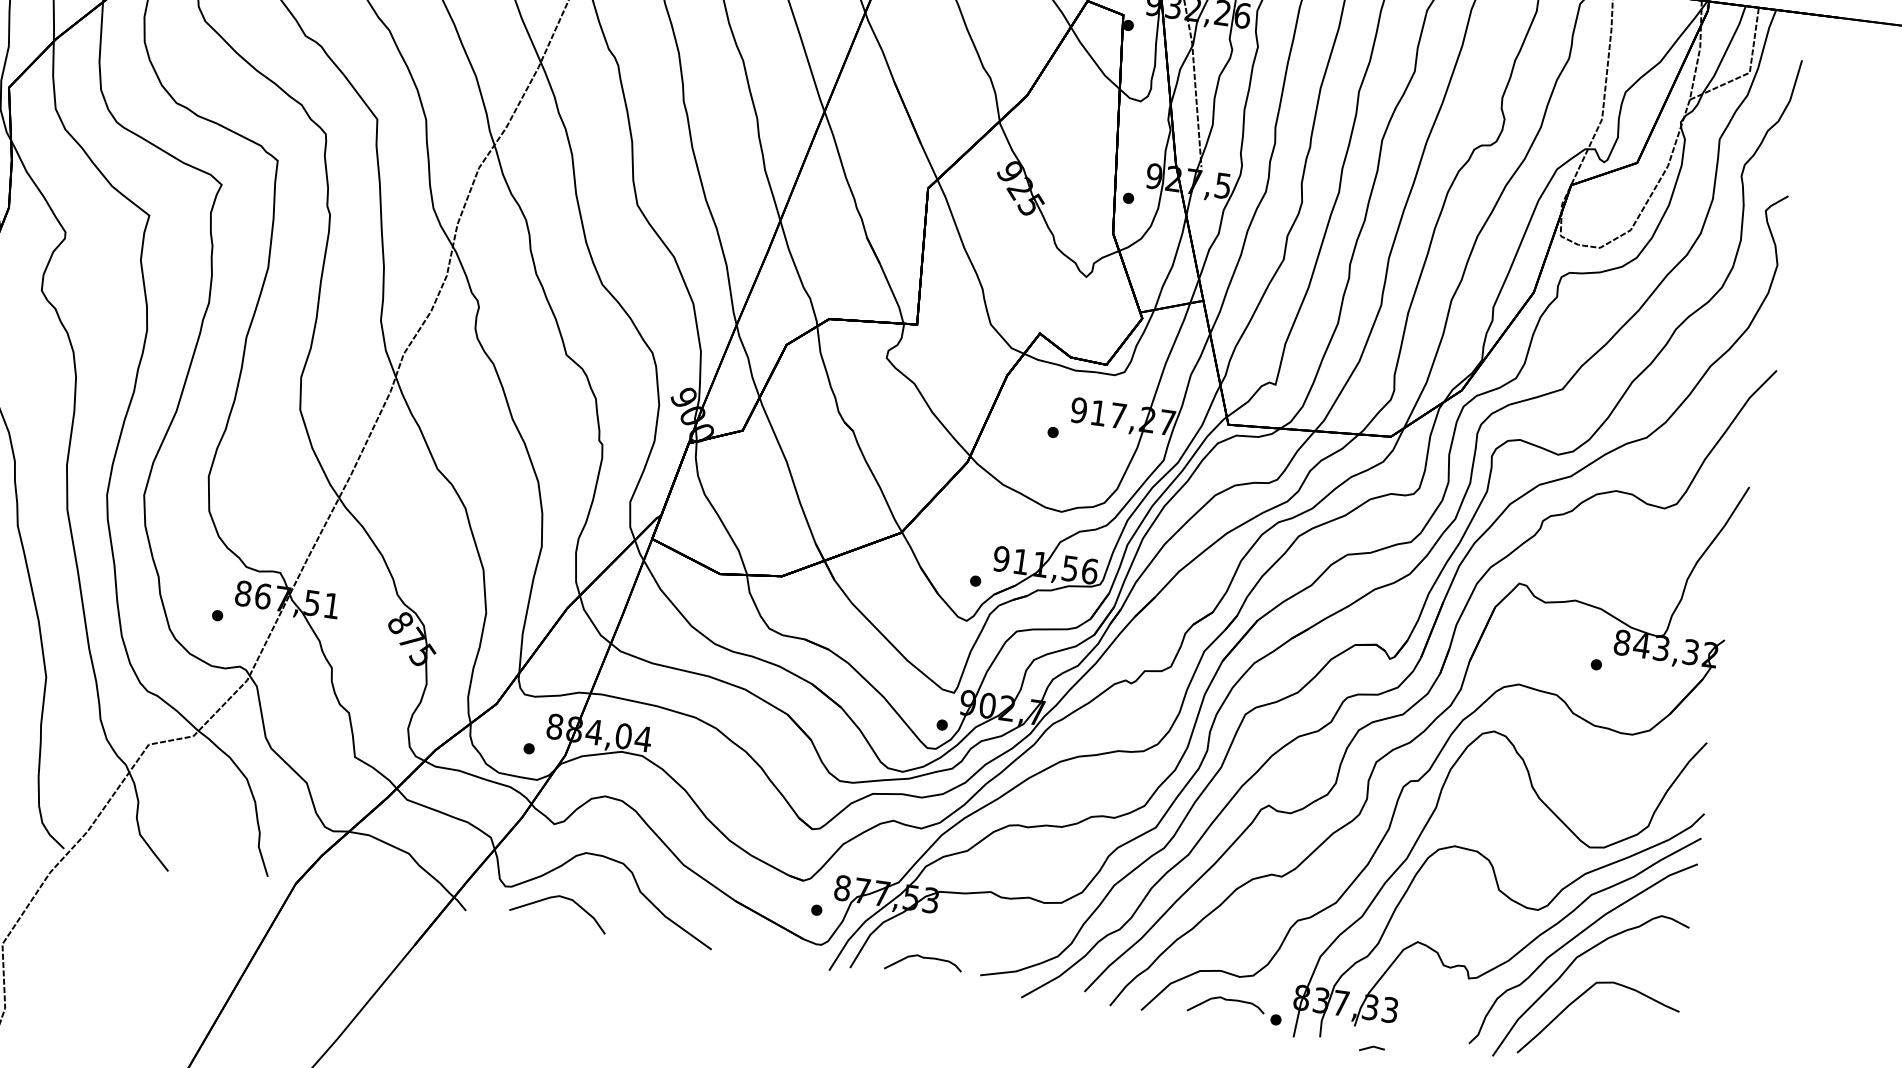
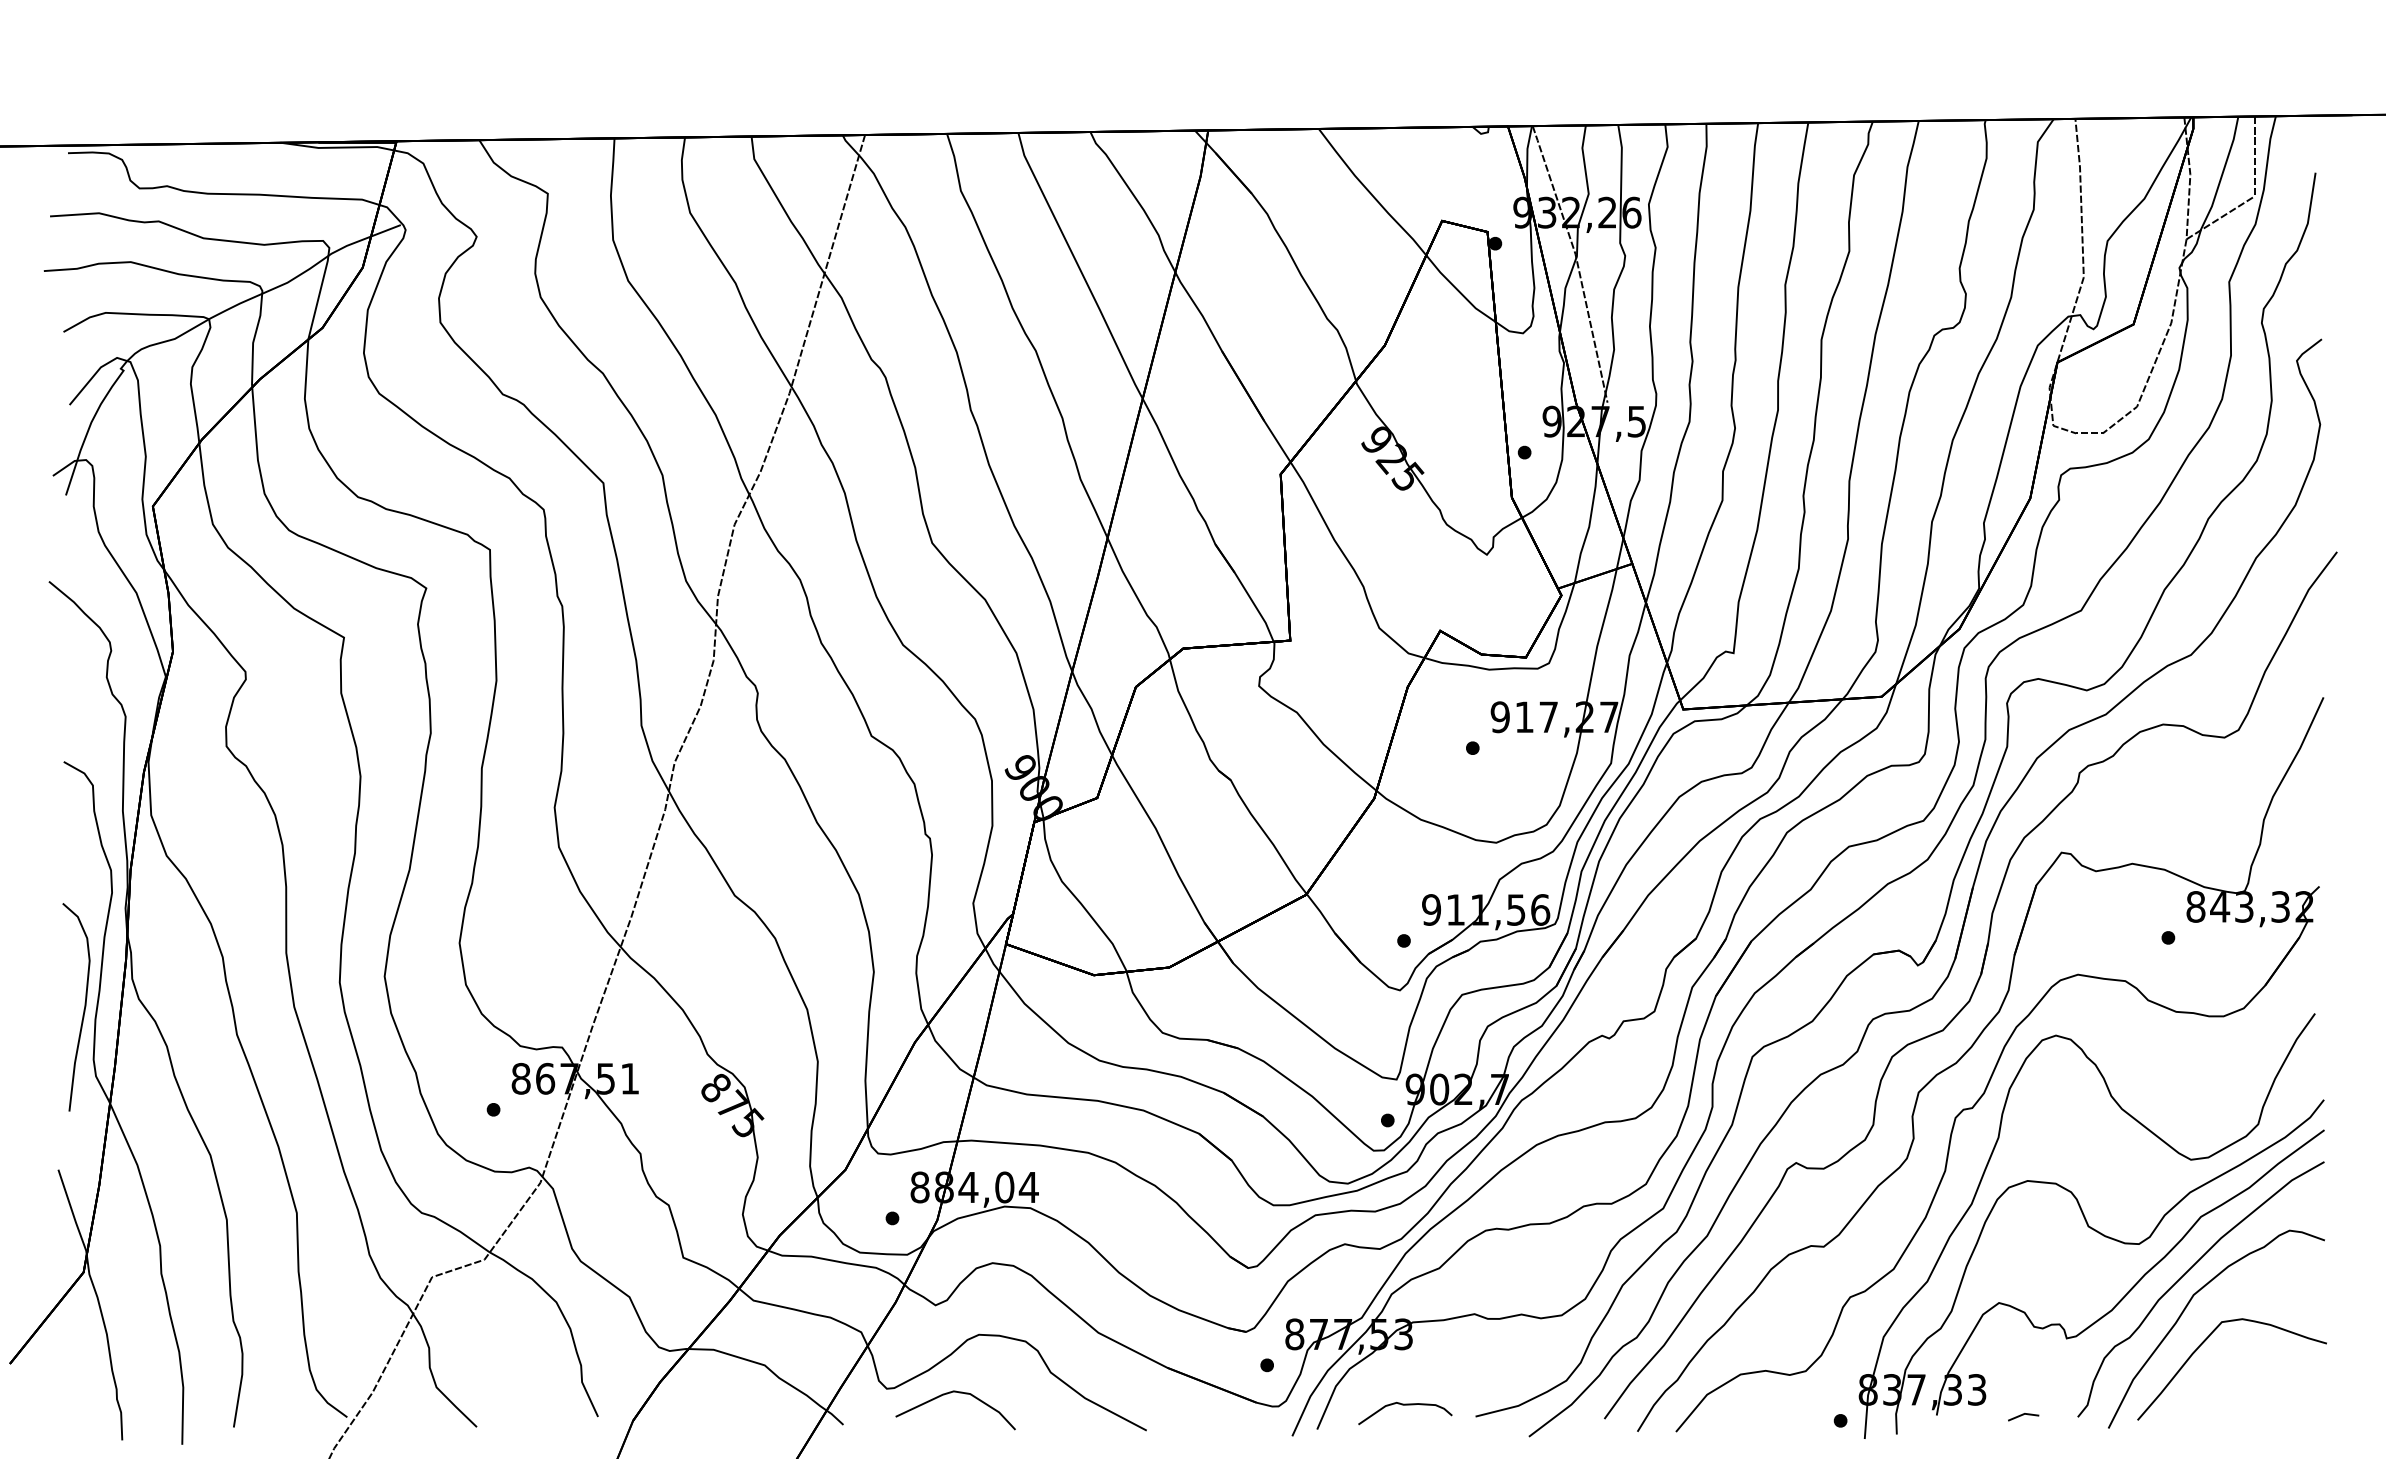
curve: (1227, 1000) -> (1778, 1405), removed
line: (1372, 1047) -> (2023, 1415), moved

